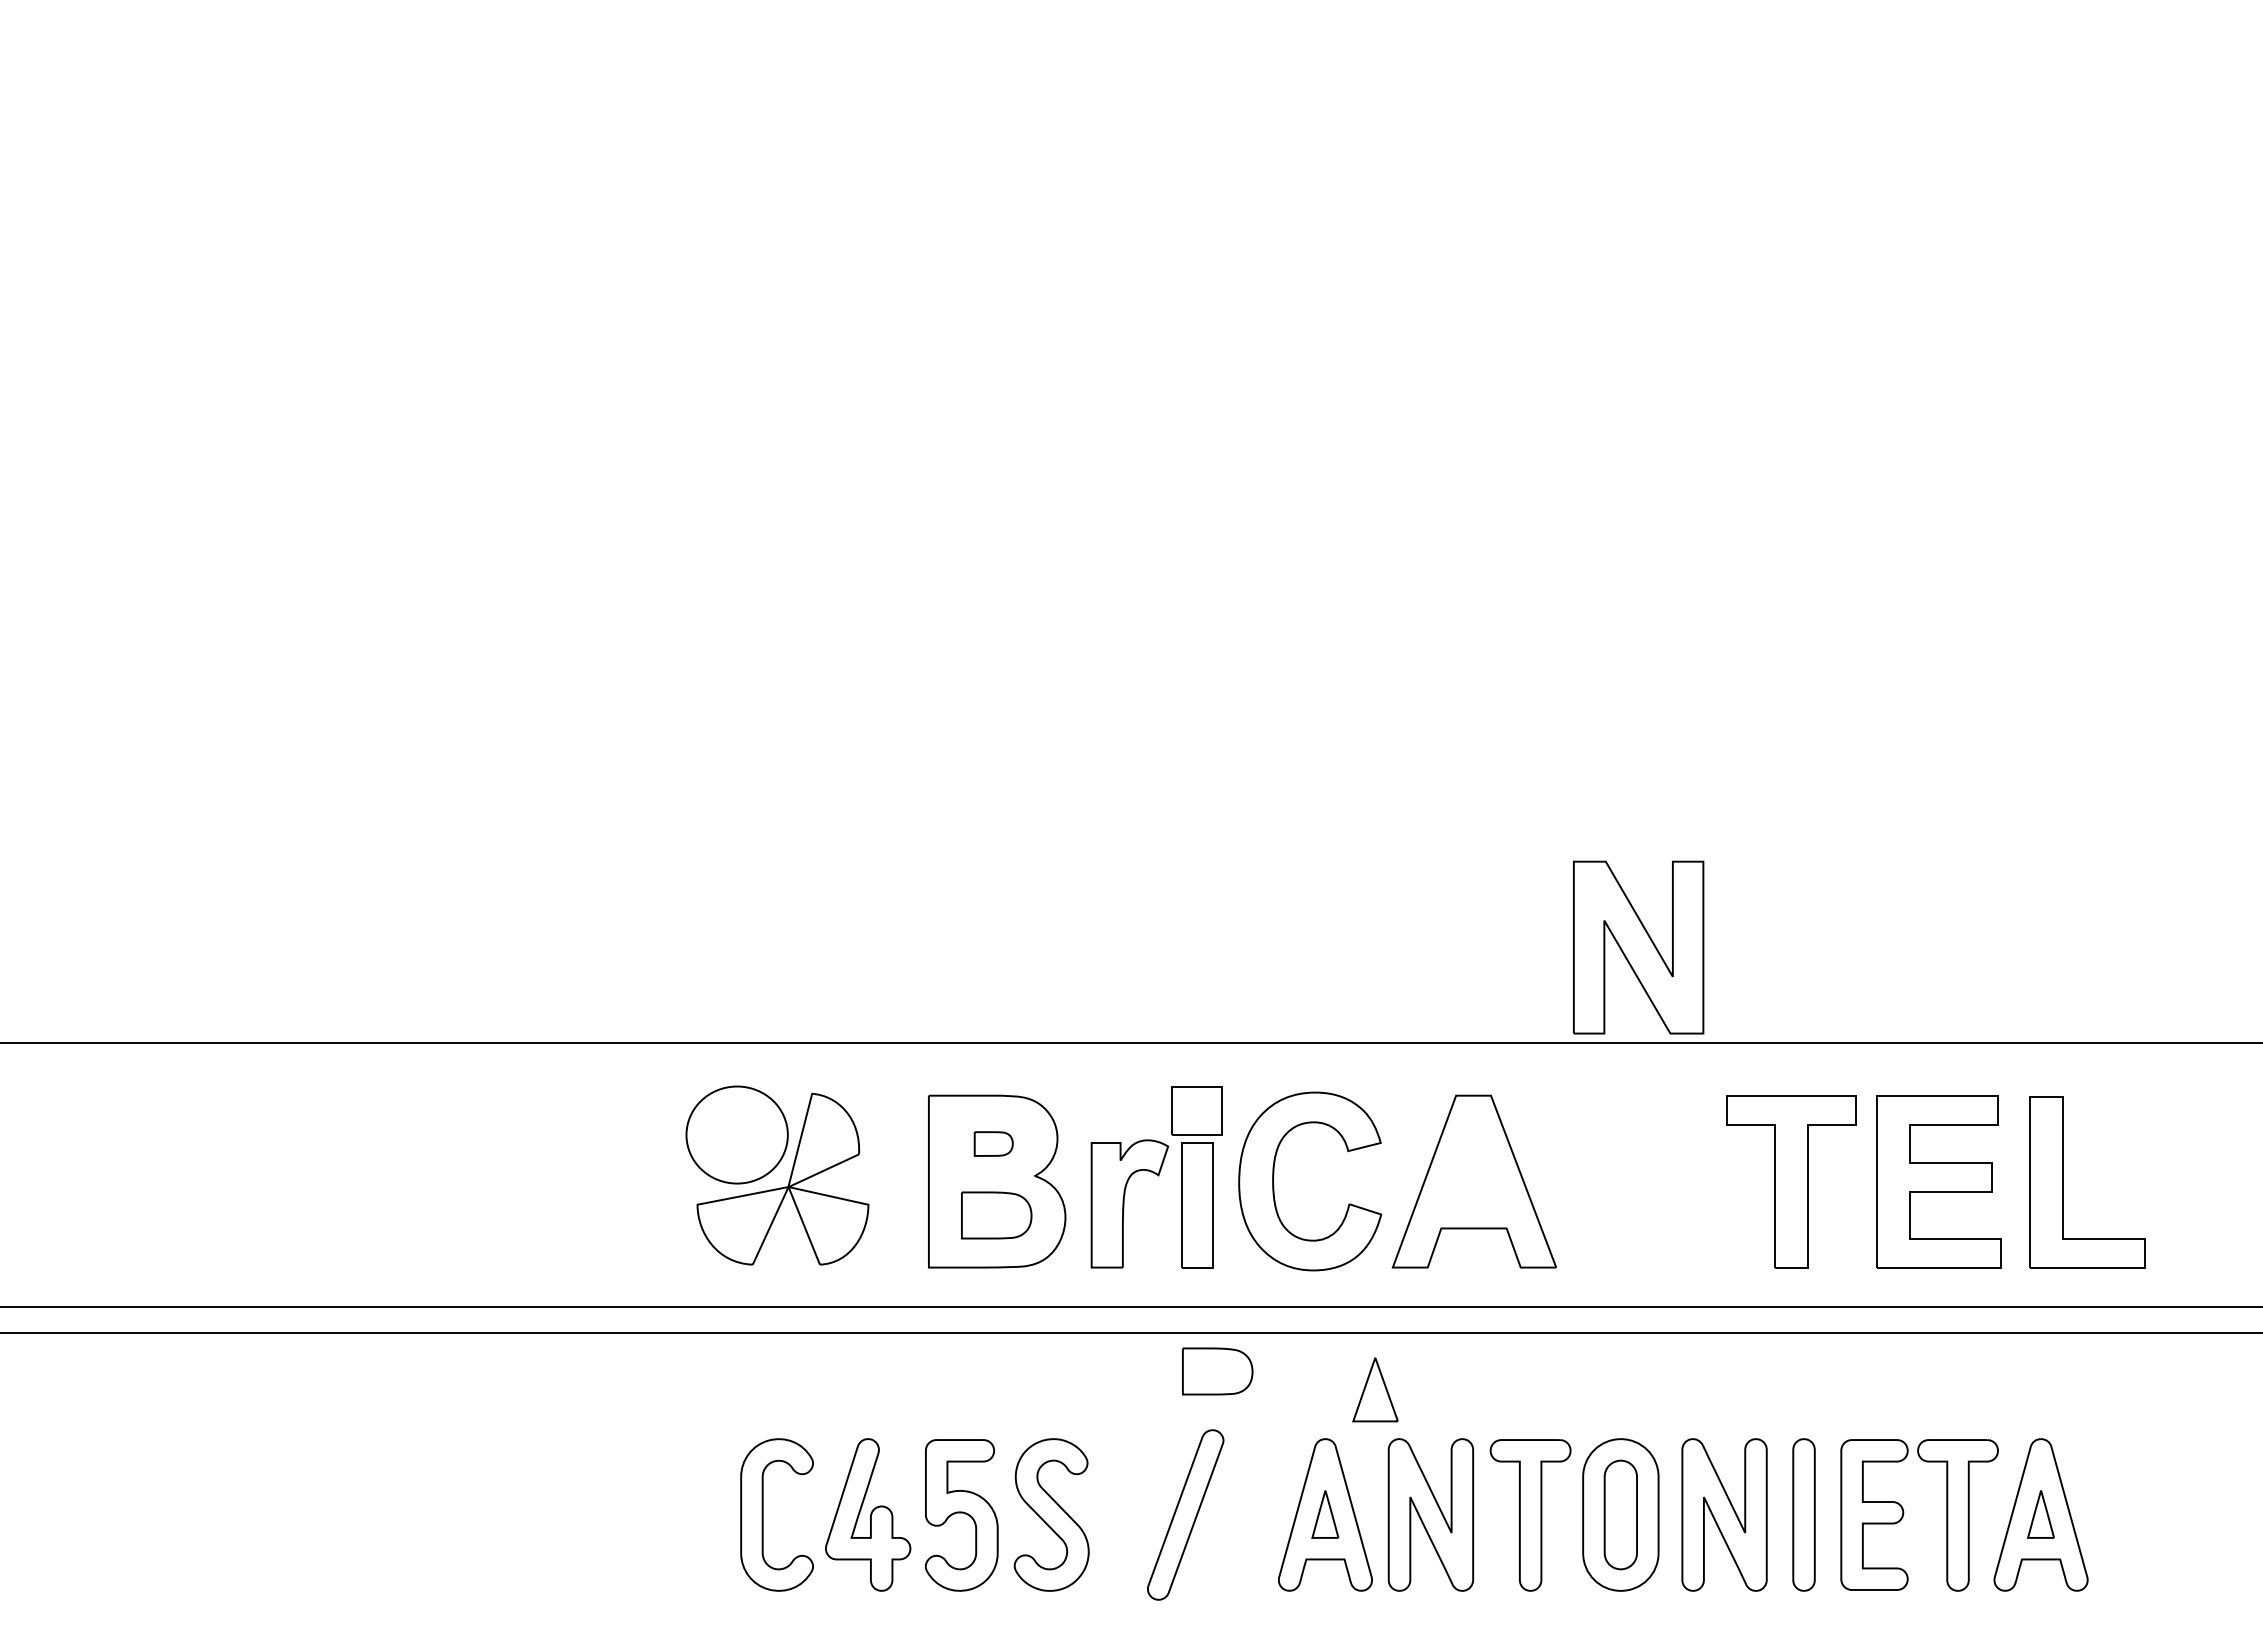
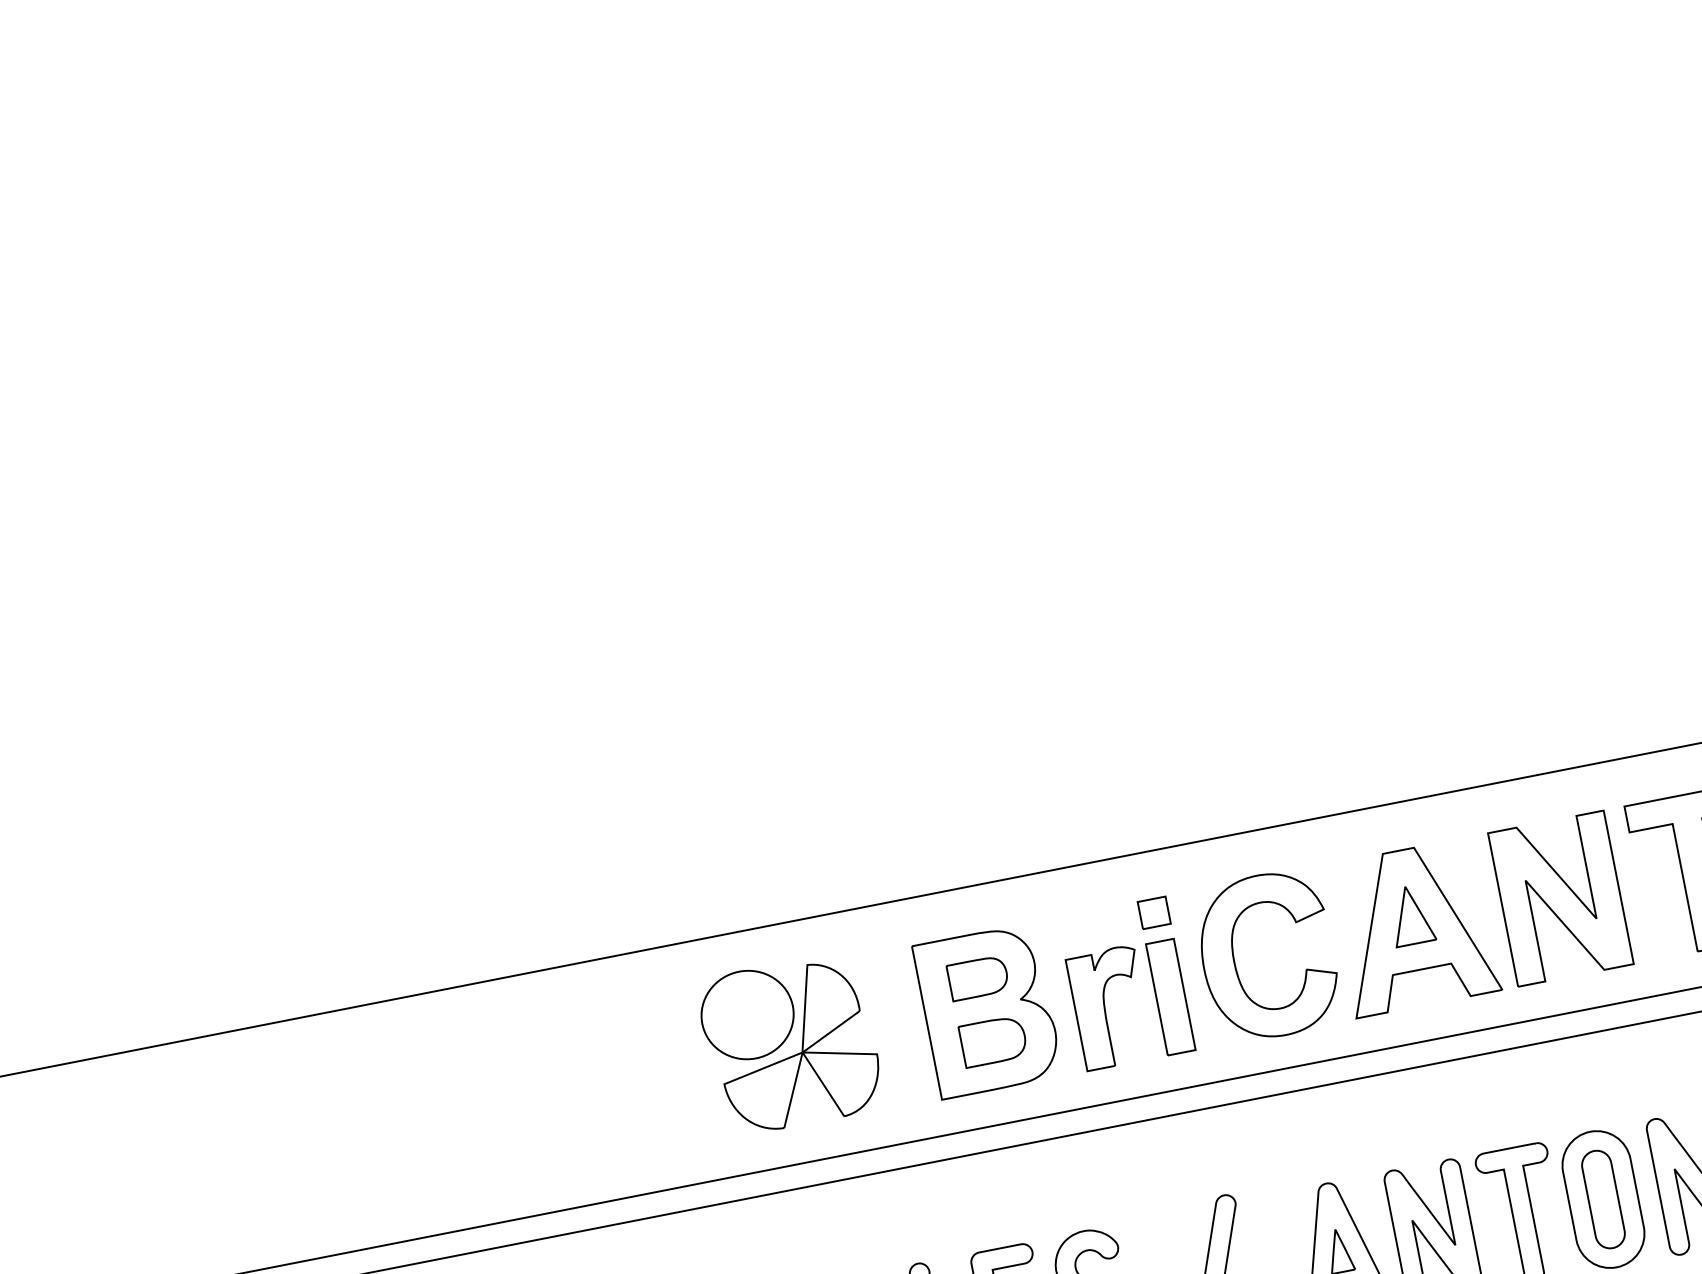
part: (1638, 947) -> (1560, 898), moved
part: (1197, 1110) -> (1154, 912), size x0.62
part: (993, 1143) -> (978, 977), size x1.67
part: (1217, 1371) -> (1218, 1142), removed
part: (1375, 1389) -> (1410, 915), moved

